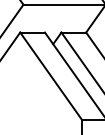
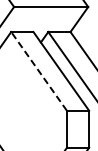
line: (50, 75) -> (38, 70), solid -> dashed

